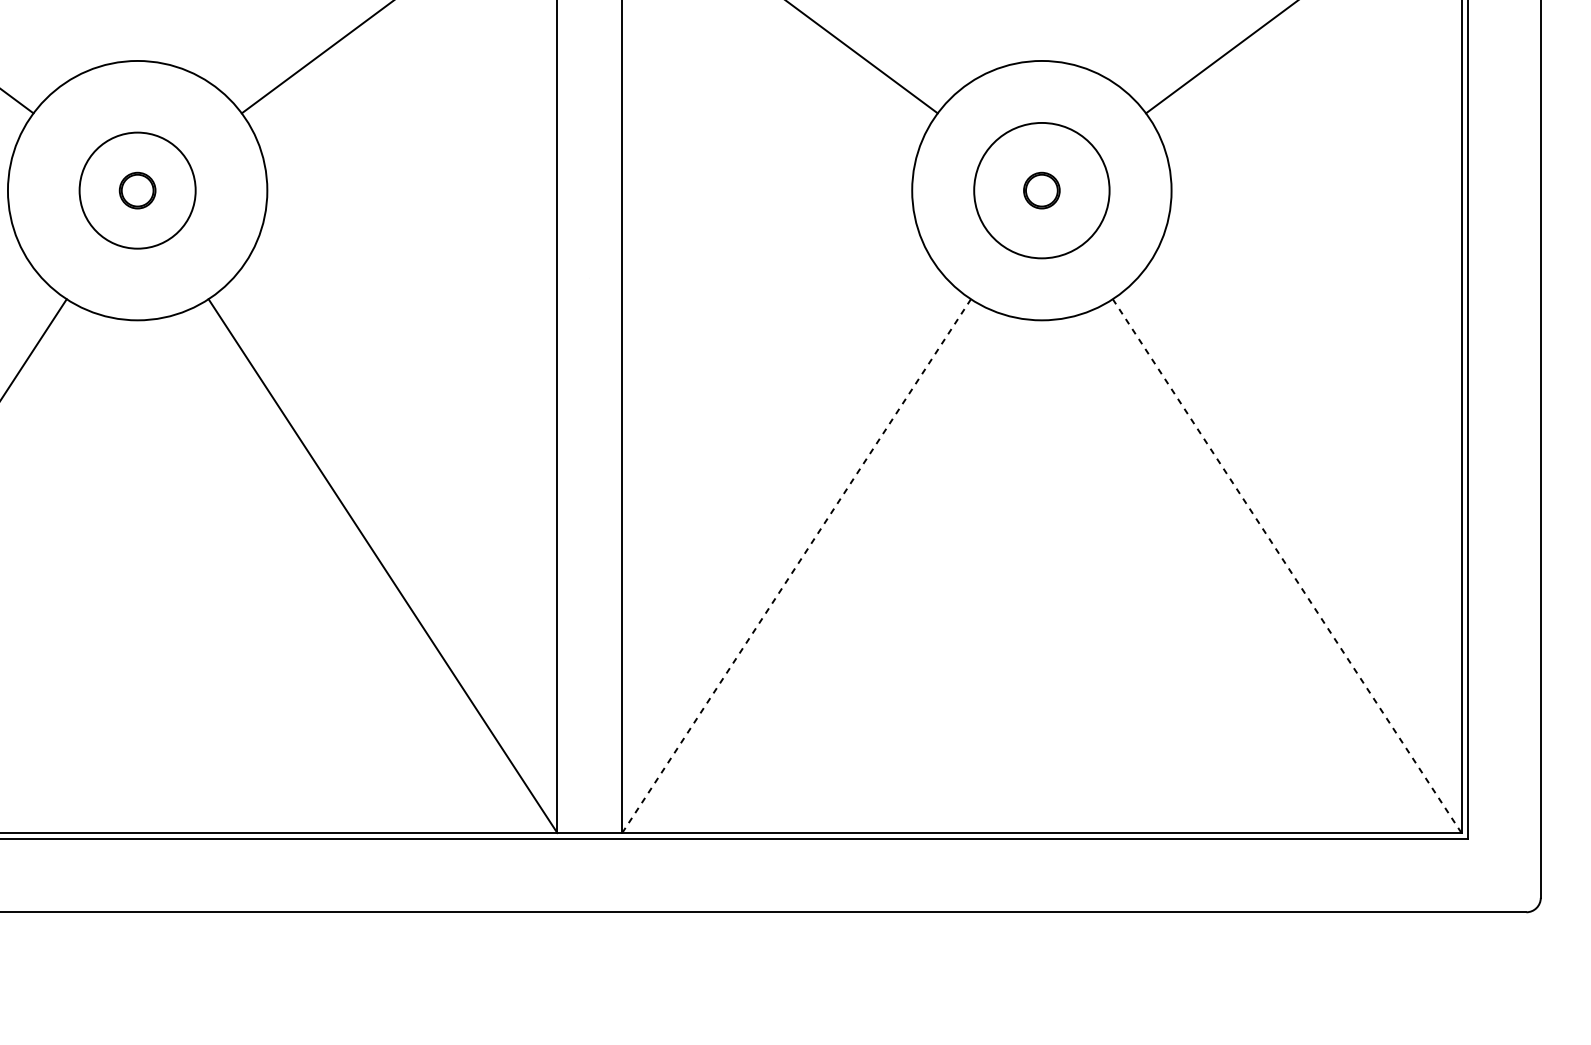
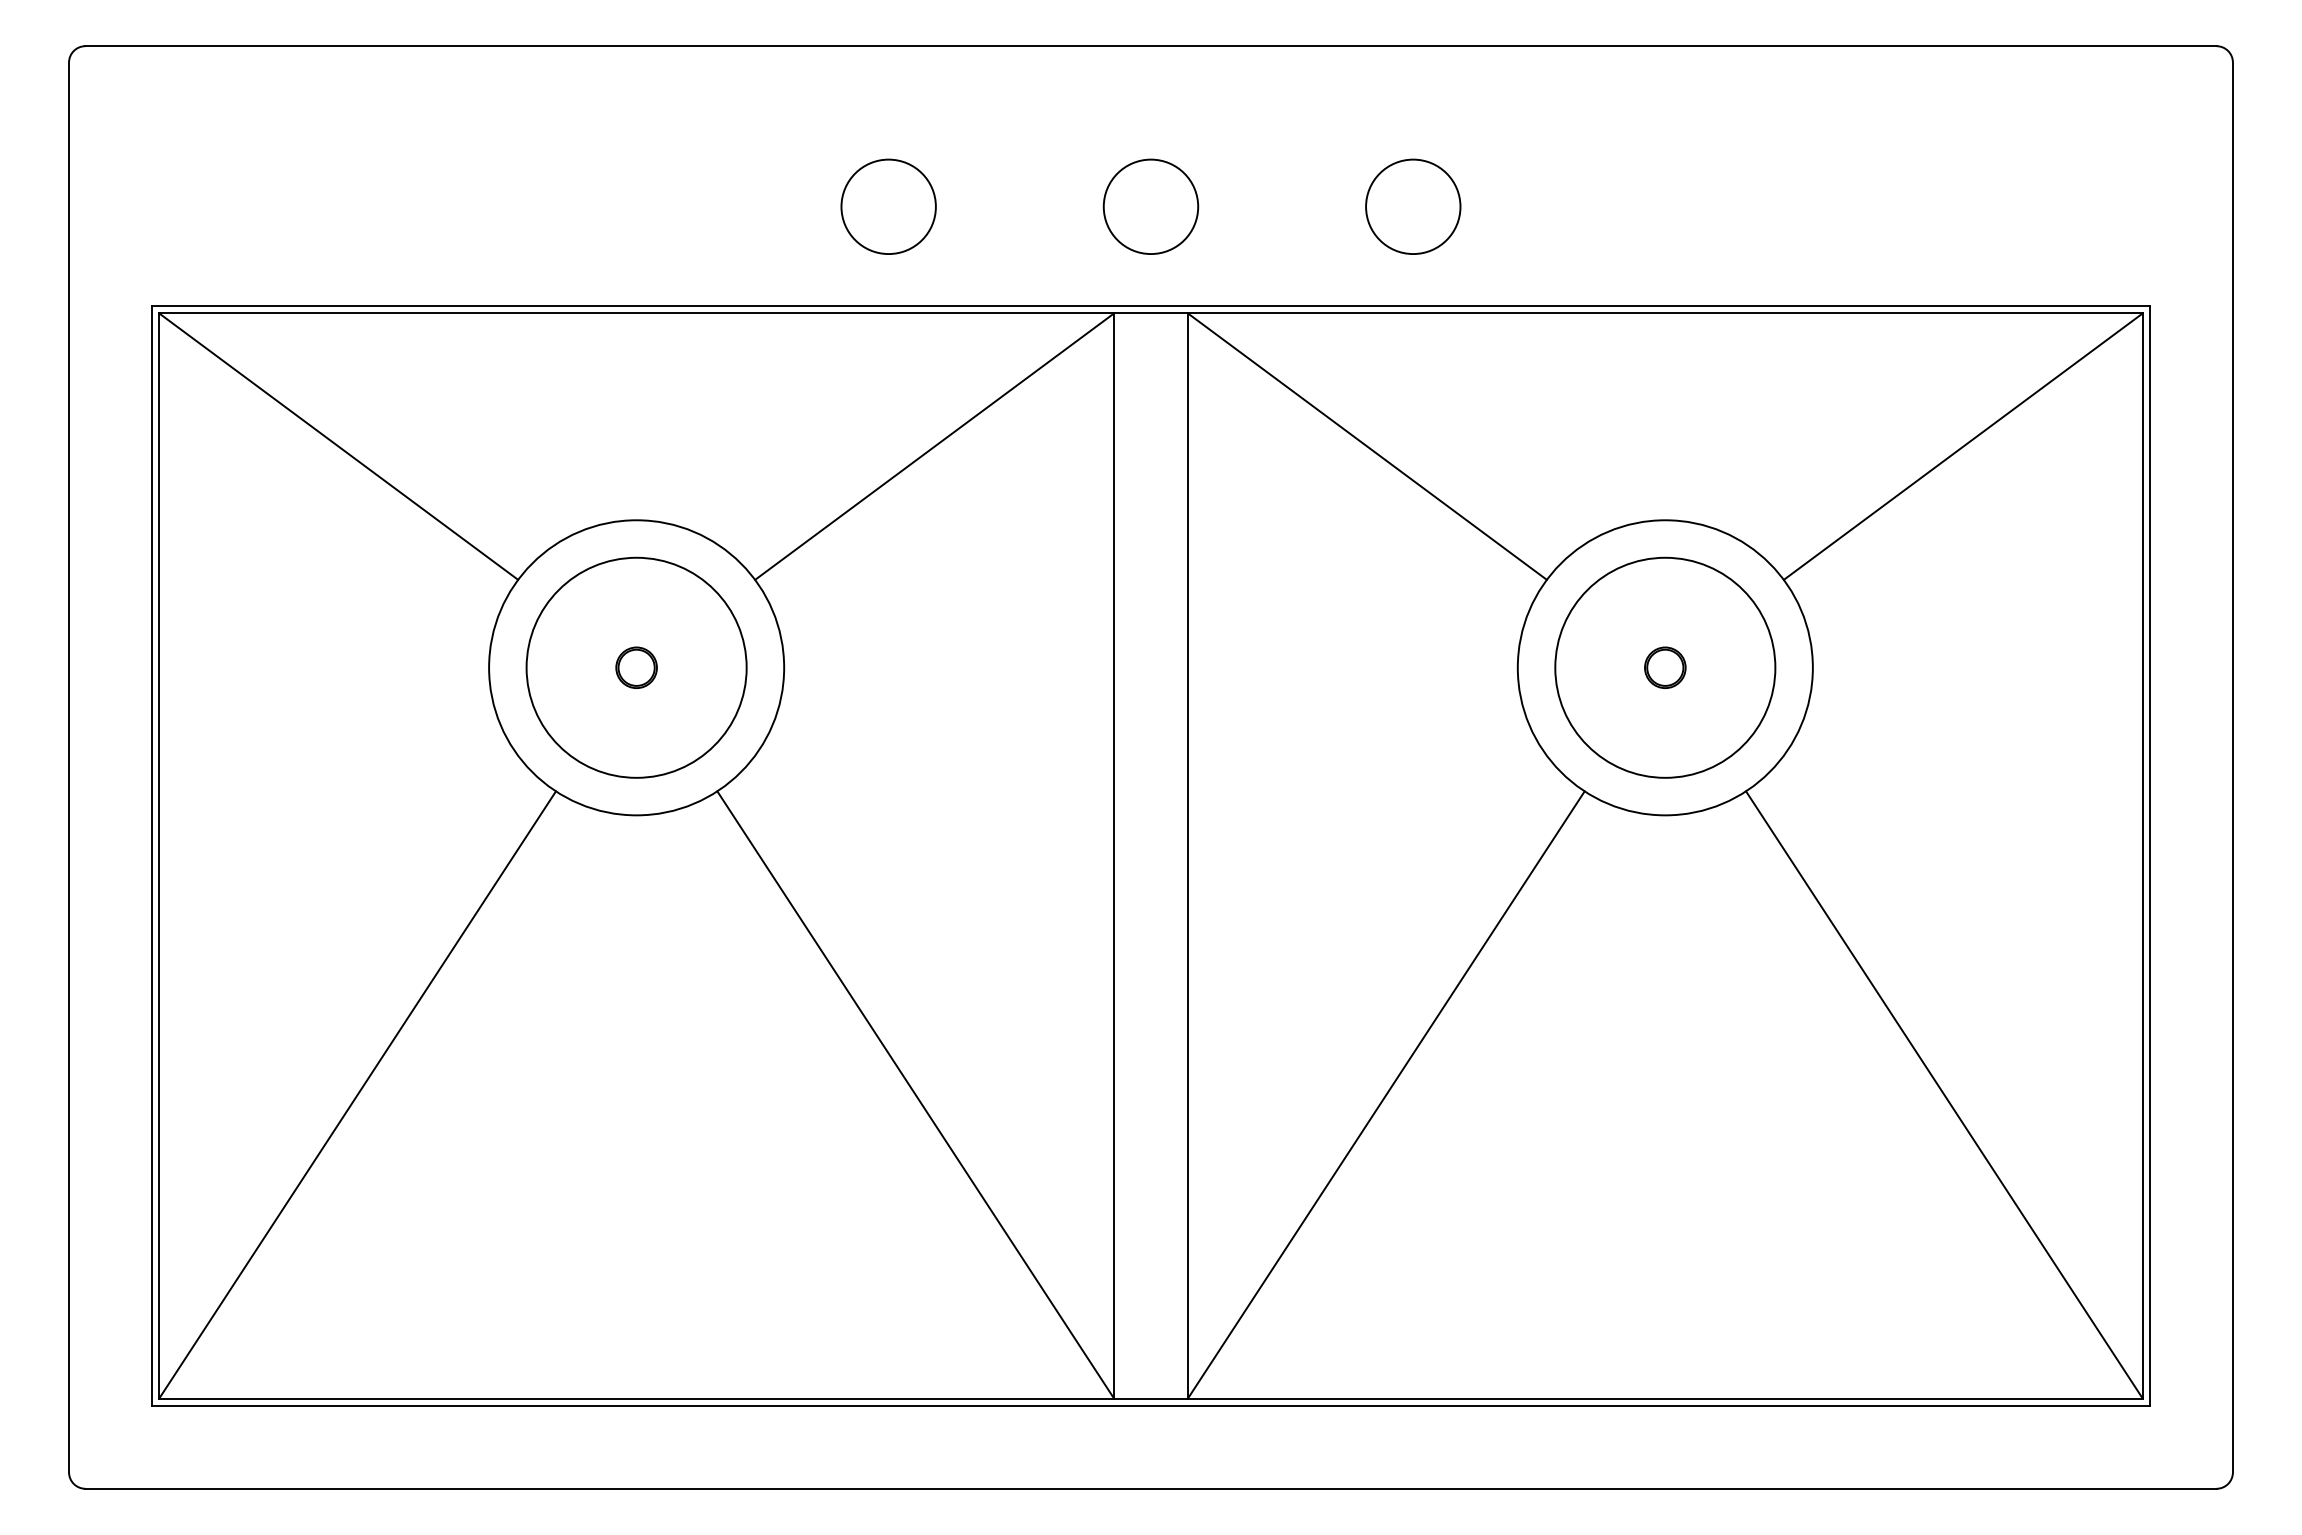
circle: (137, 190) -> (636, 667), size x1.67
circle: (1042, 190) -> (1665, 667), size x1.43
line: (796, 565) -> (1386, 1094), dashed -> solid
line: (1287, 565) -> (1944, 1094), dashed -> solid

